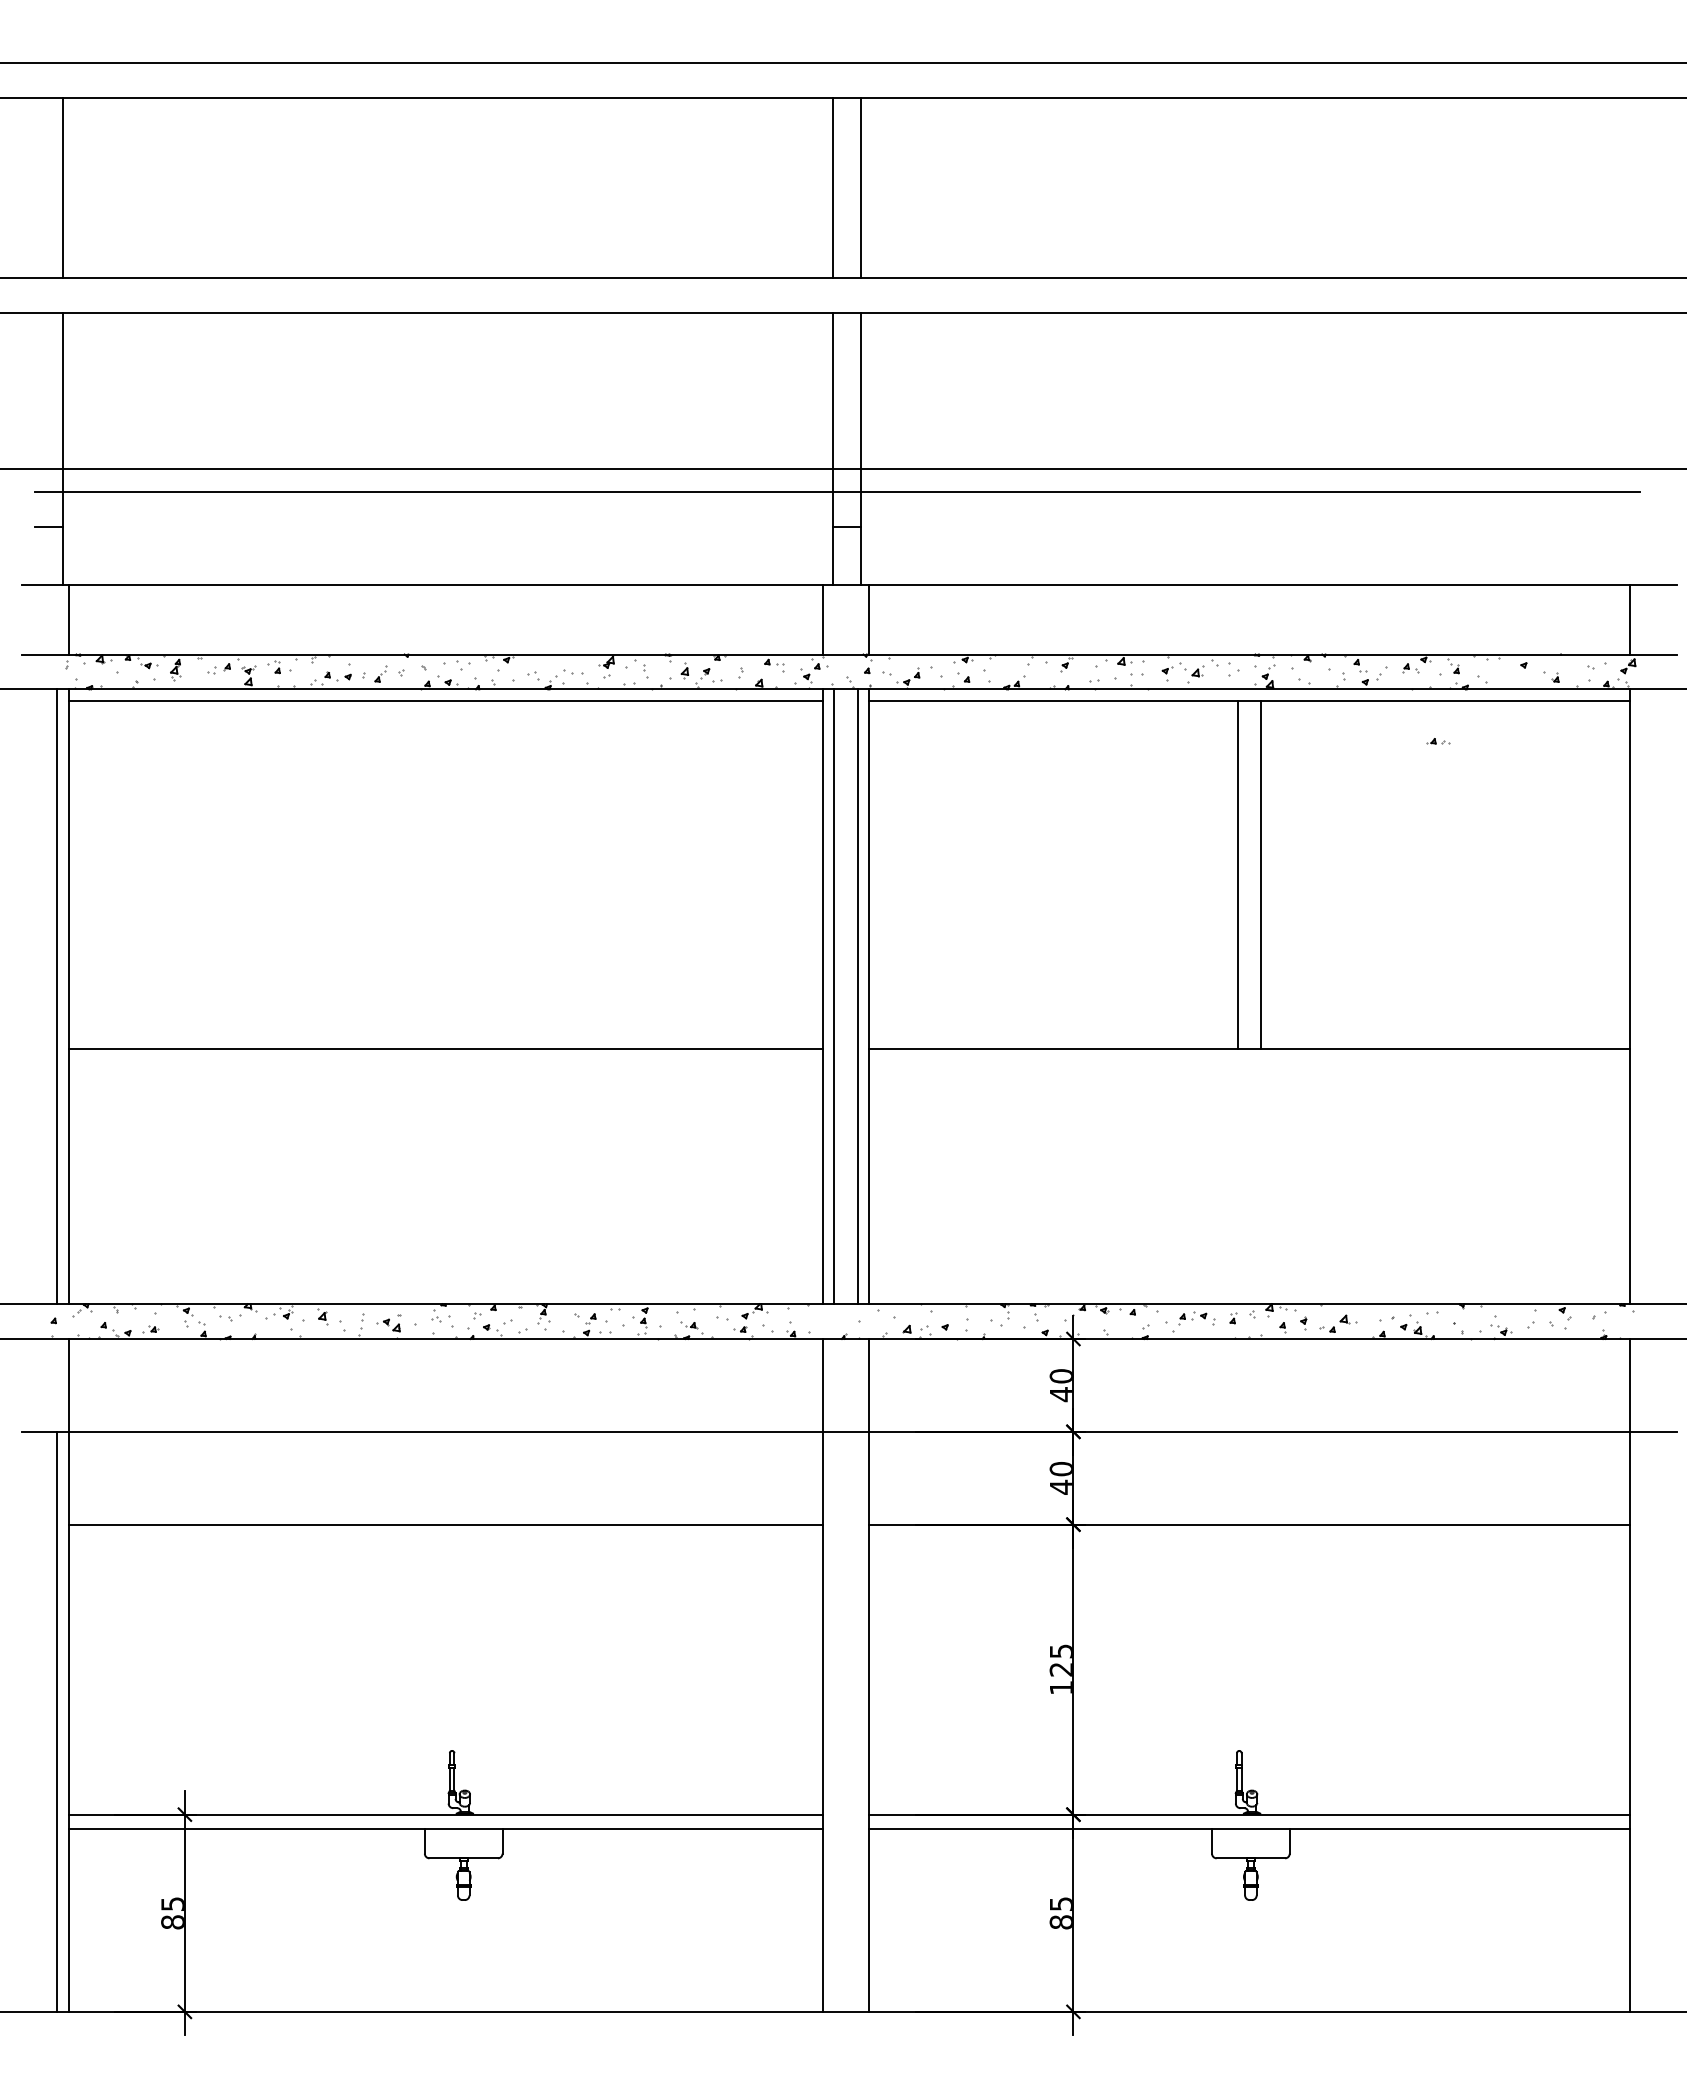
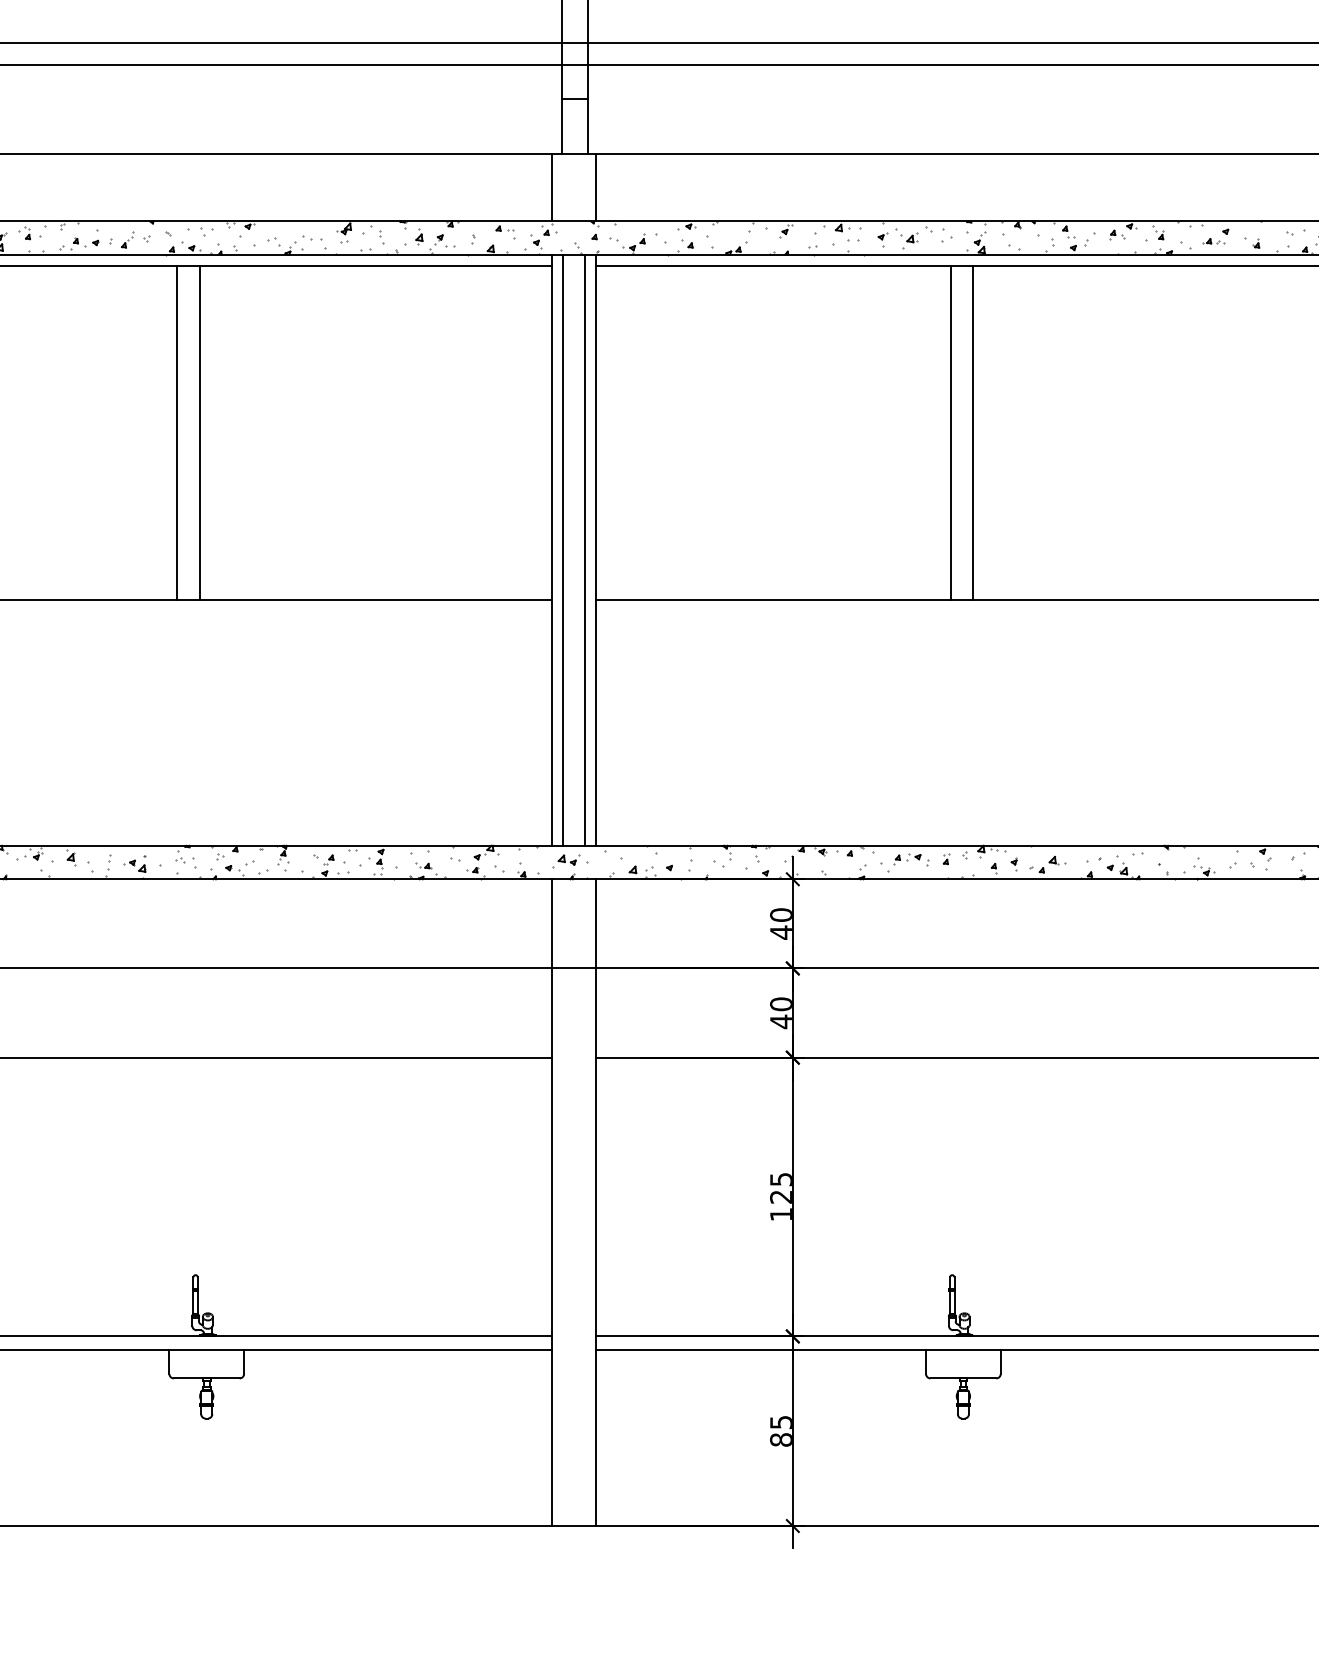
part: (1438, 741) -> (1213, 241), moved
line: (432, 874) -> (176, 432), added
line: (456, 874) -> (199, 432), added
part: (837, 1320) -> (566, 861), added

